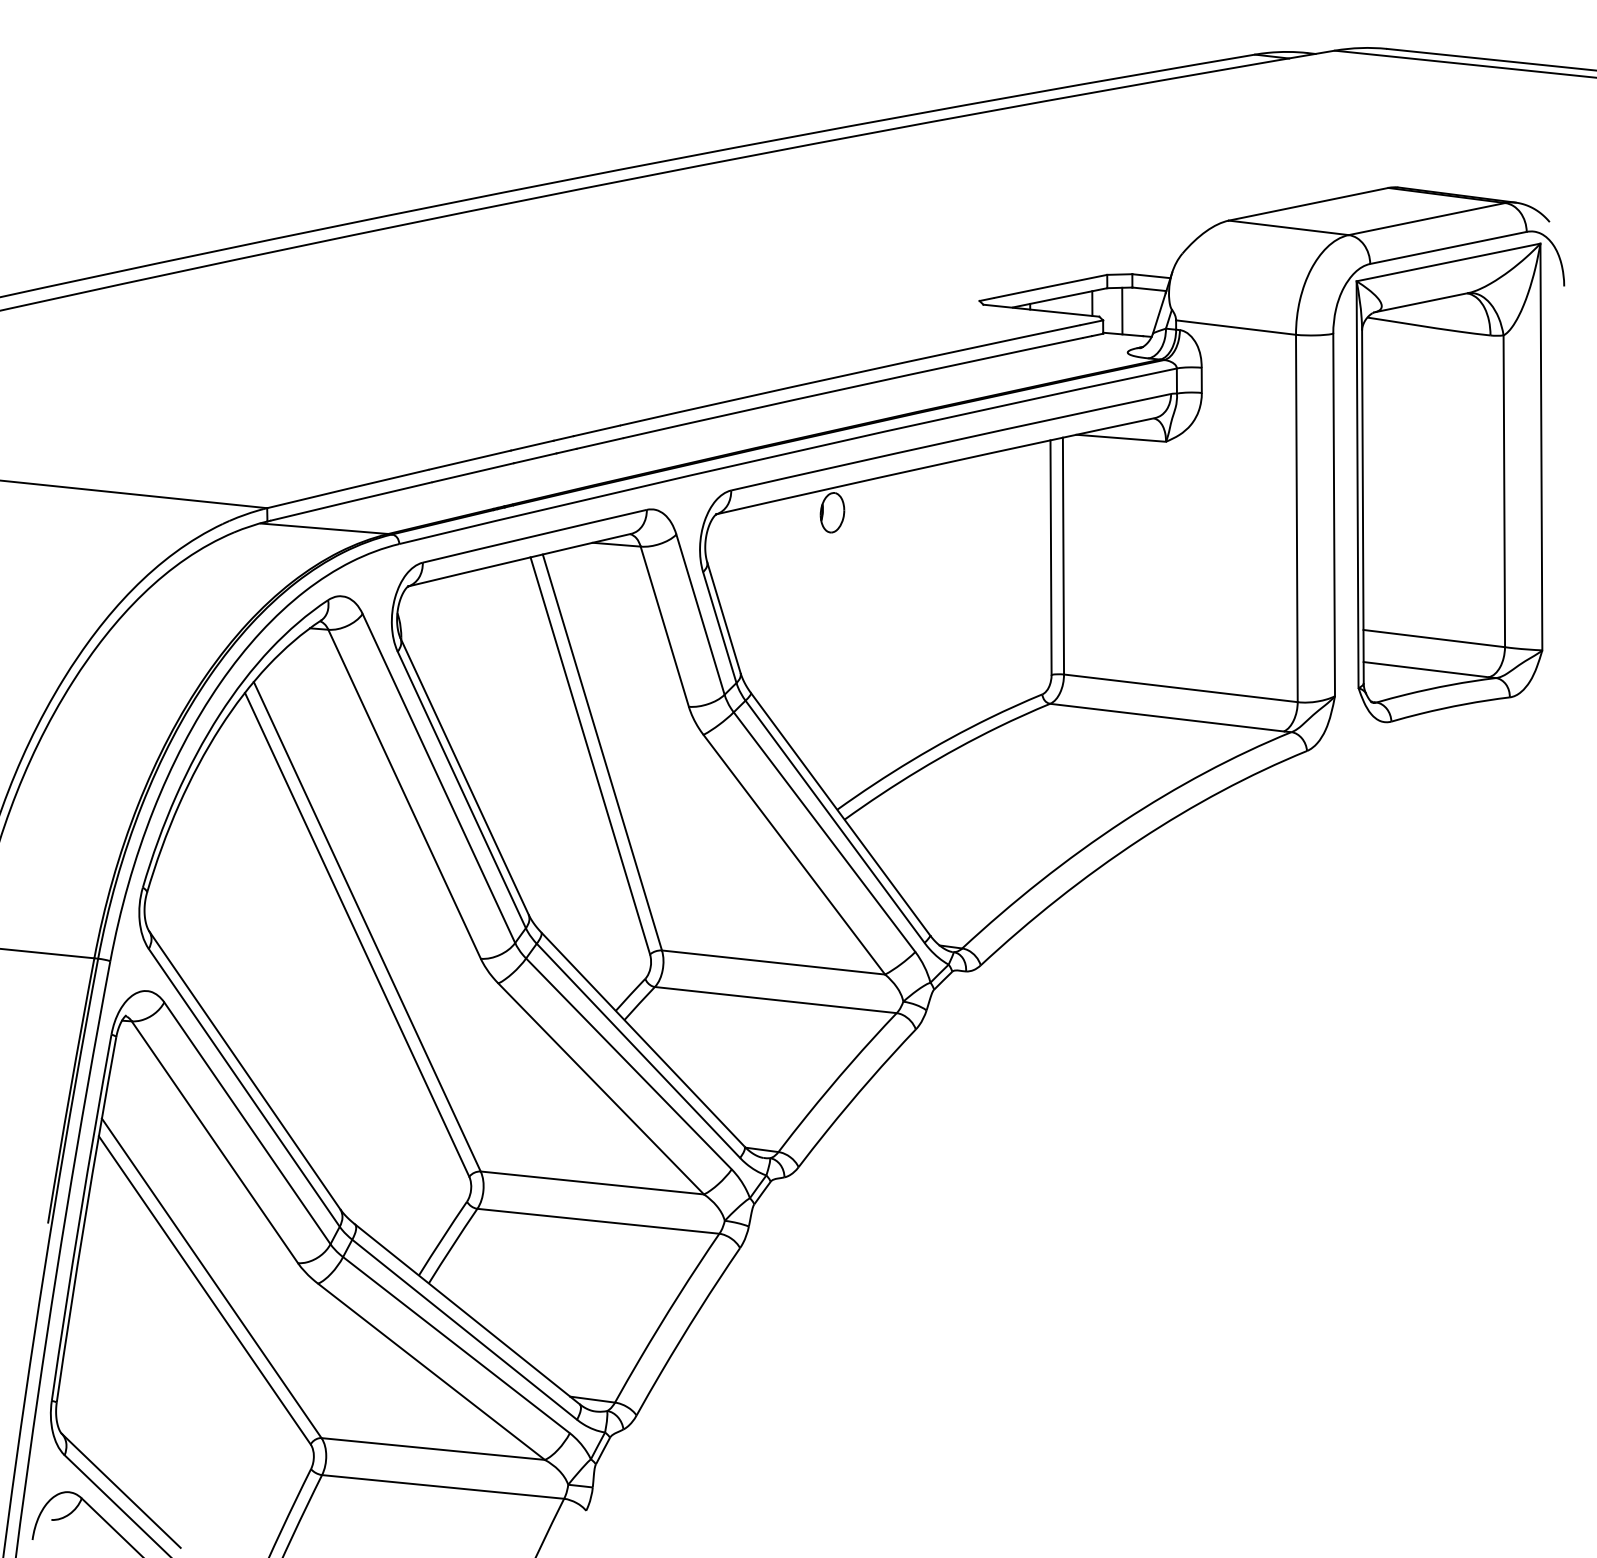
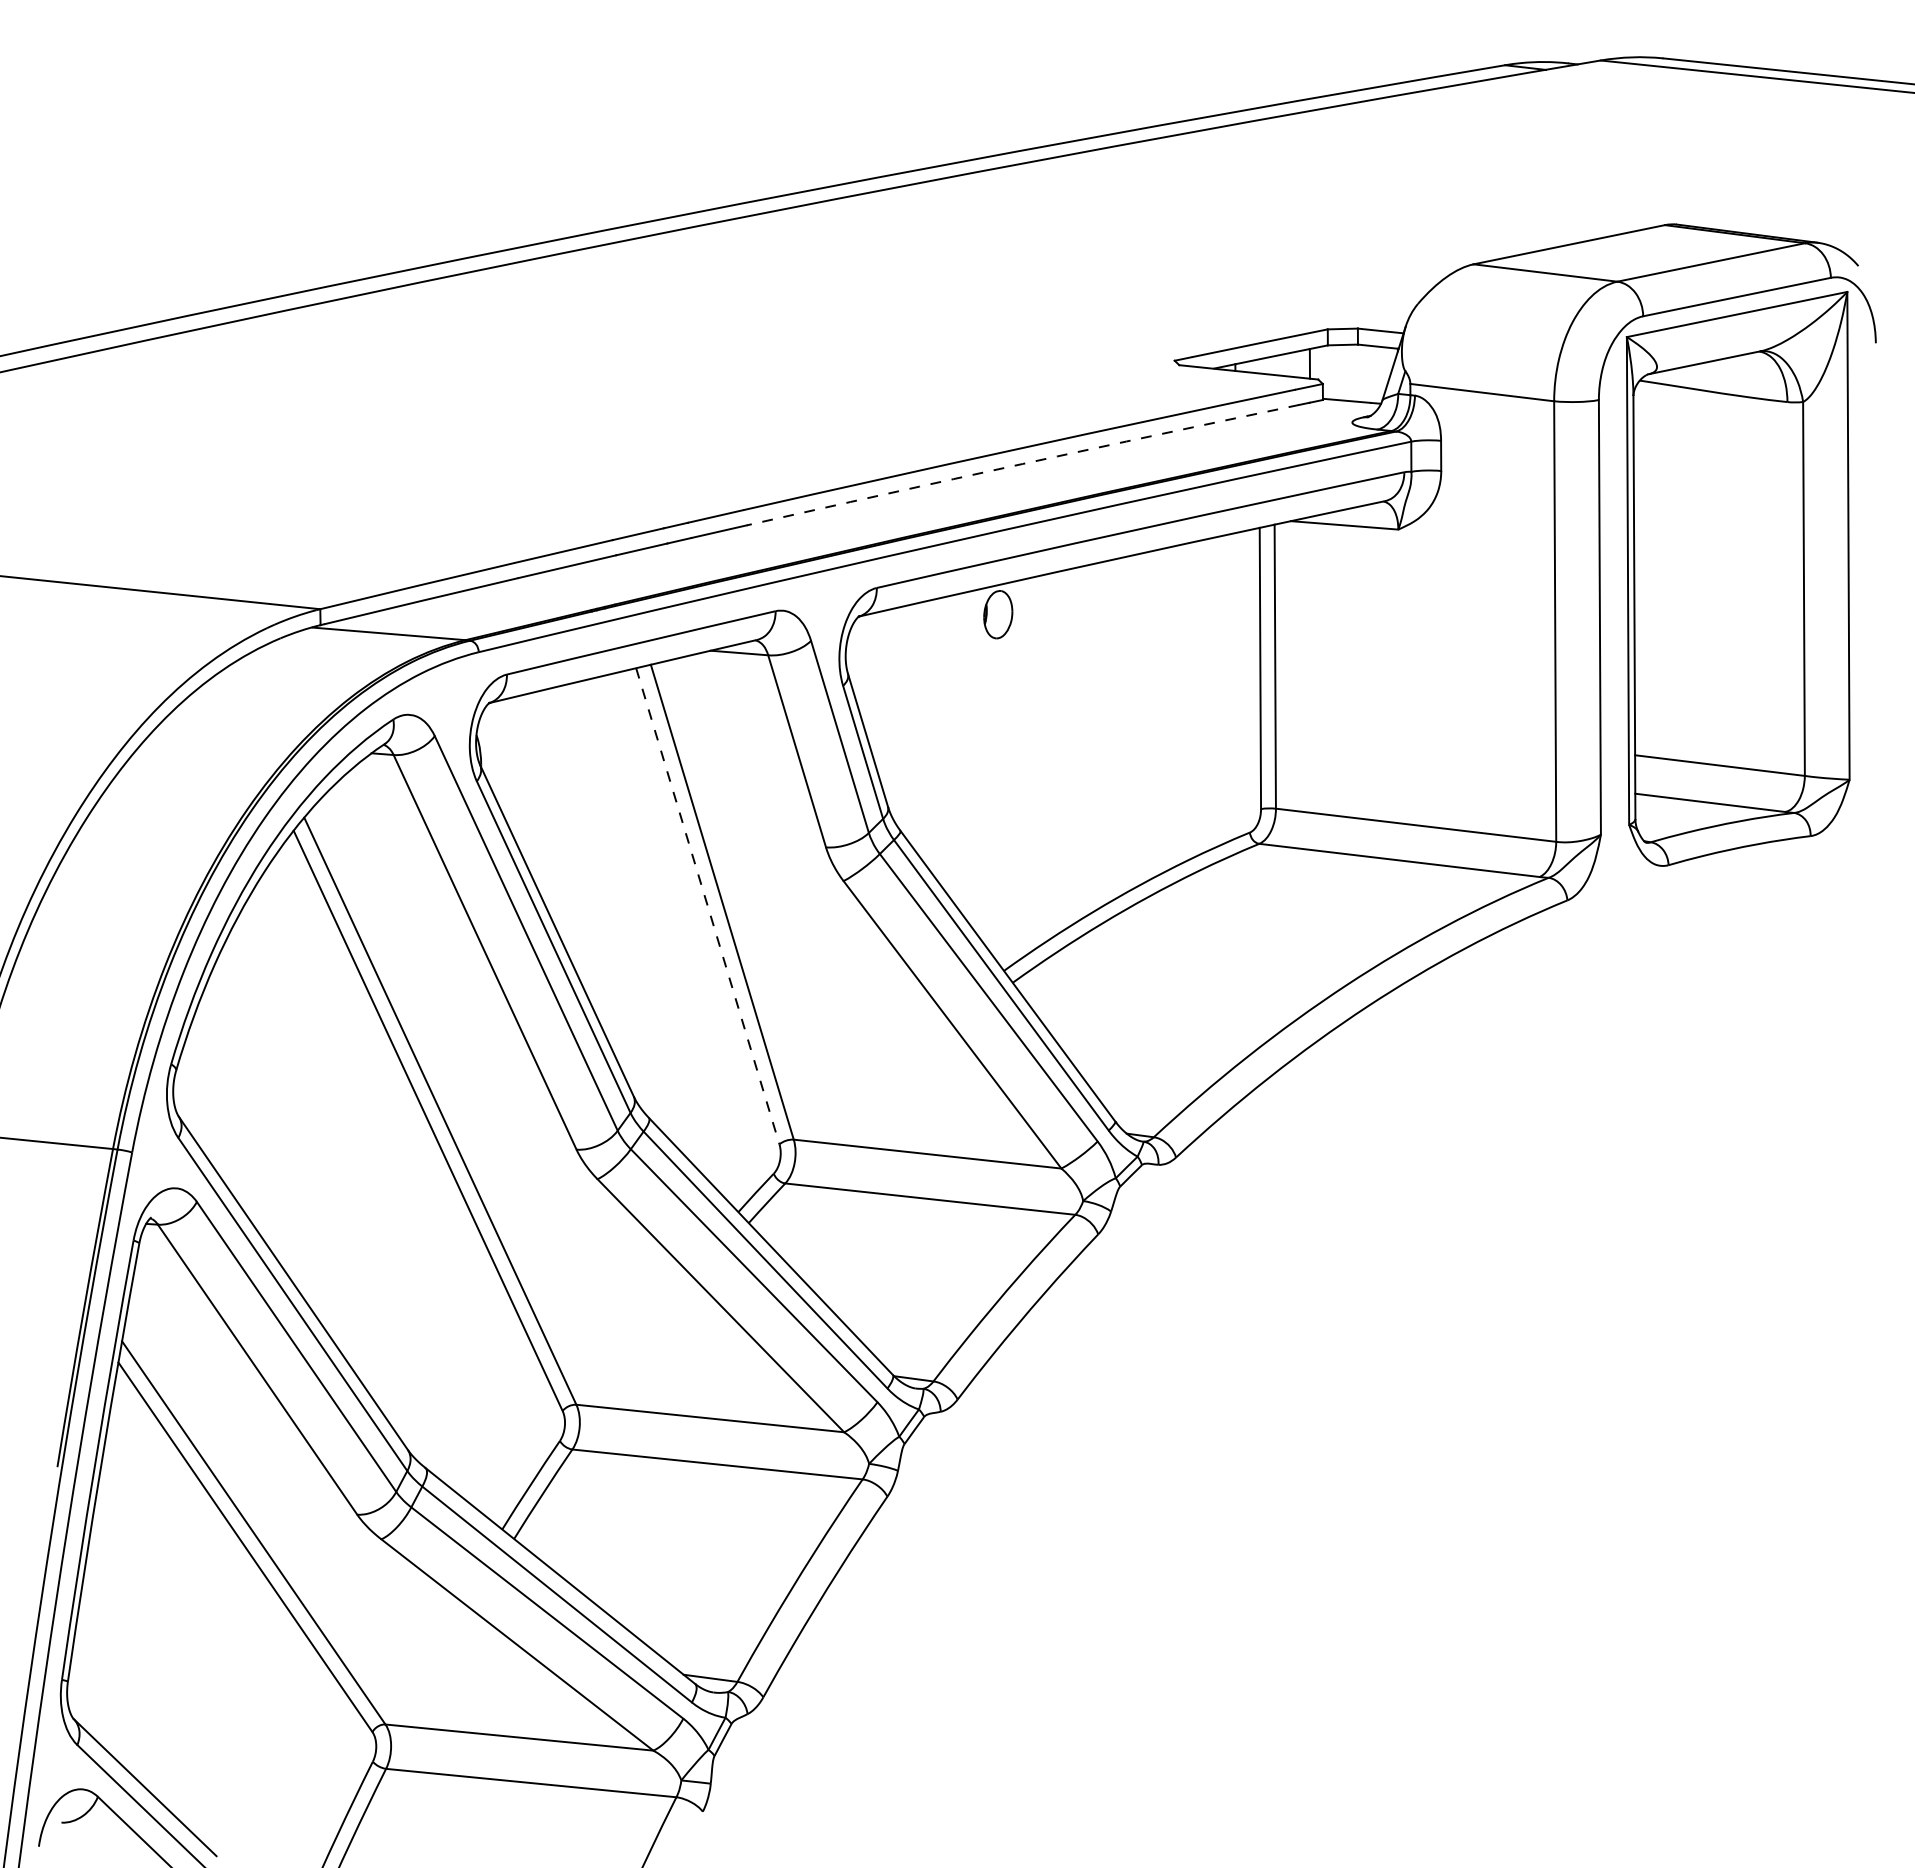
line: (1122, 310) -> (1345, 372), removed
arc: (852, 386) -> (1022, 463), solid -> dashed
line: (590, 756) -> (707, 906), solid -> dashed

